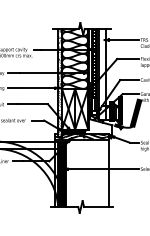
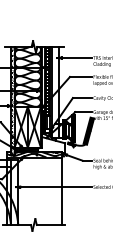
fill: (61, 174) -> (14, 192), removed

